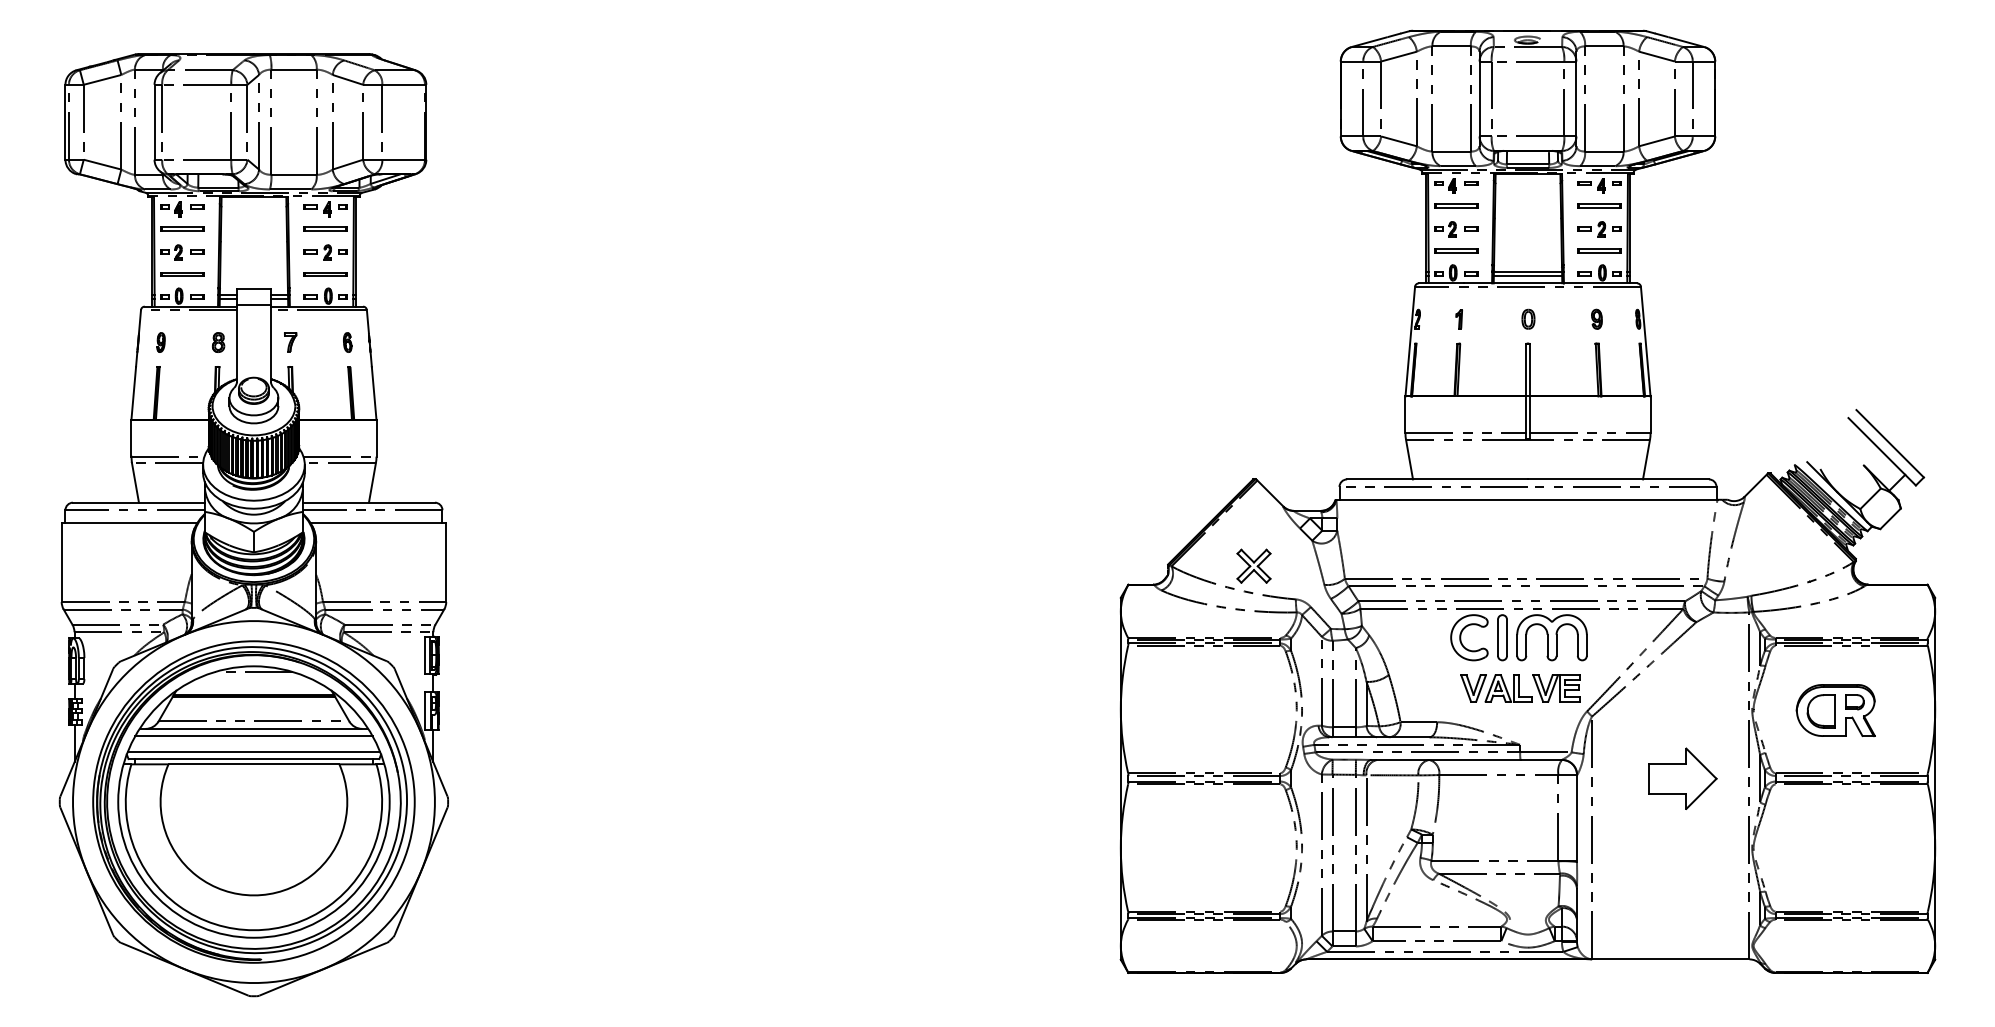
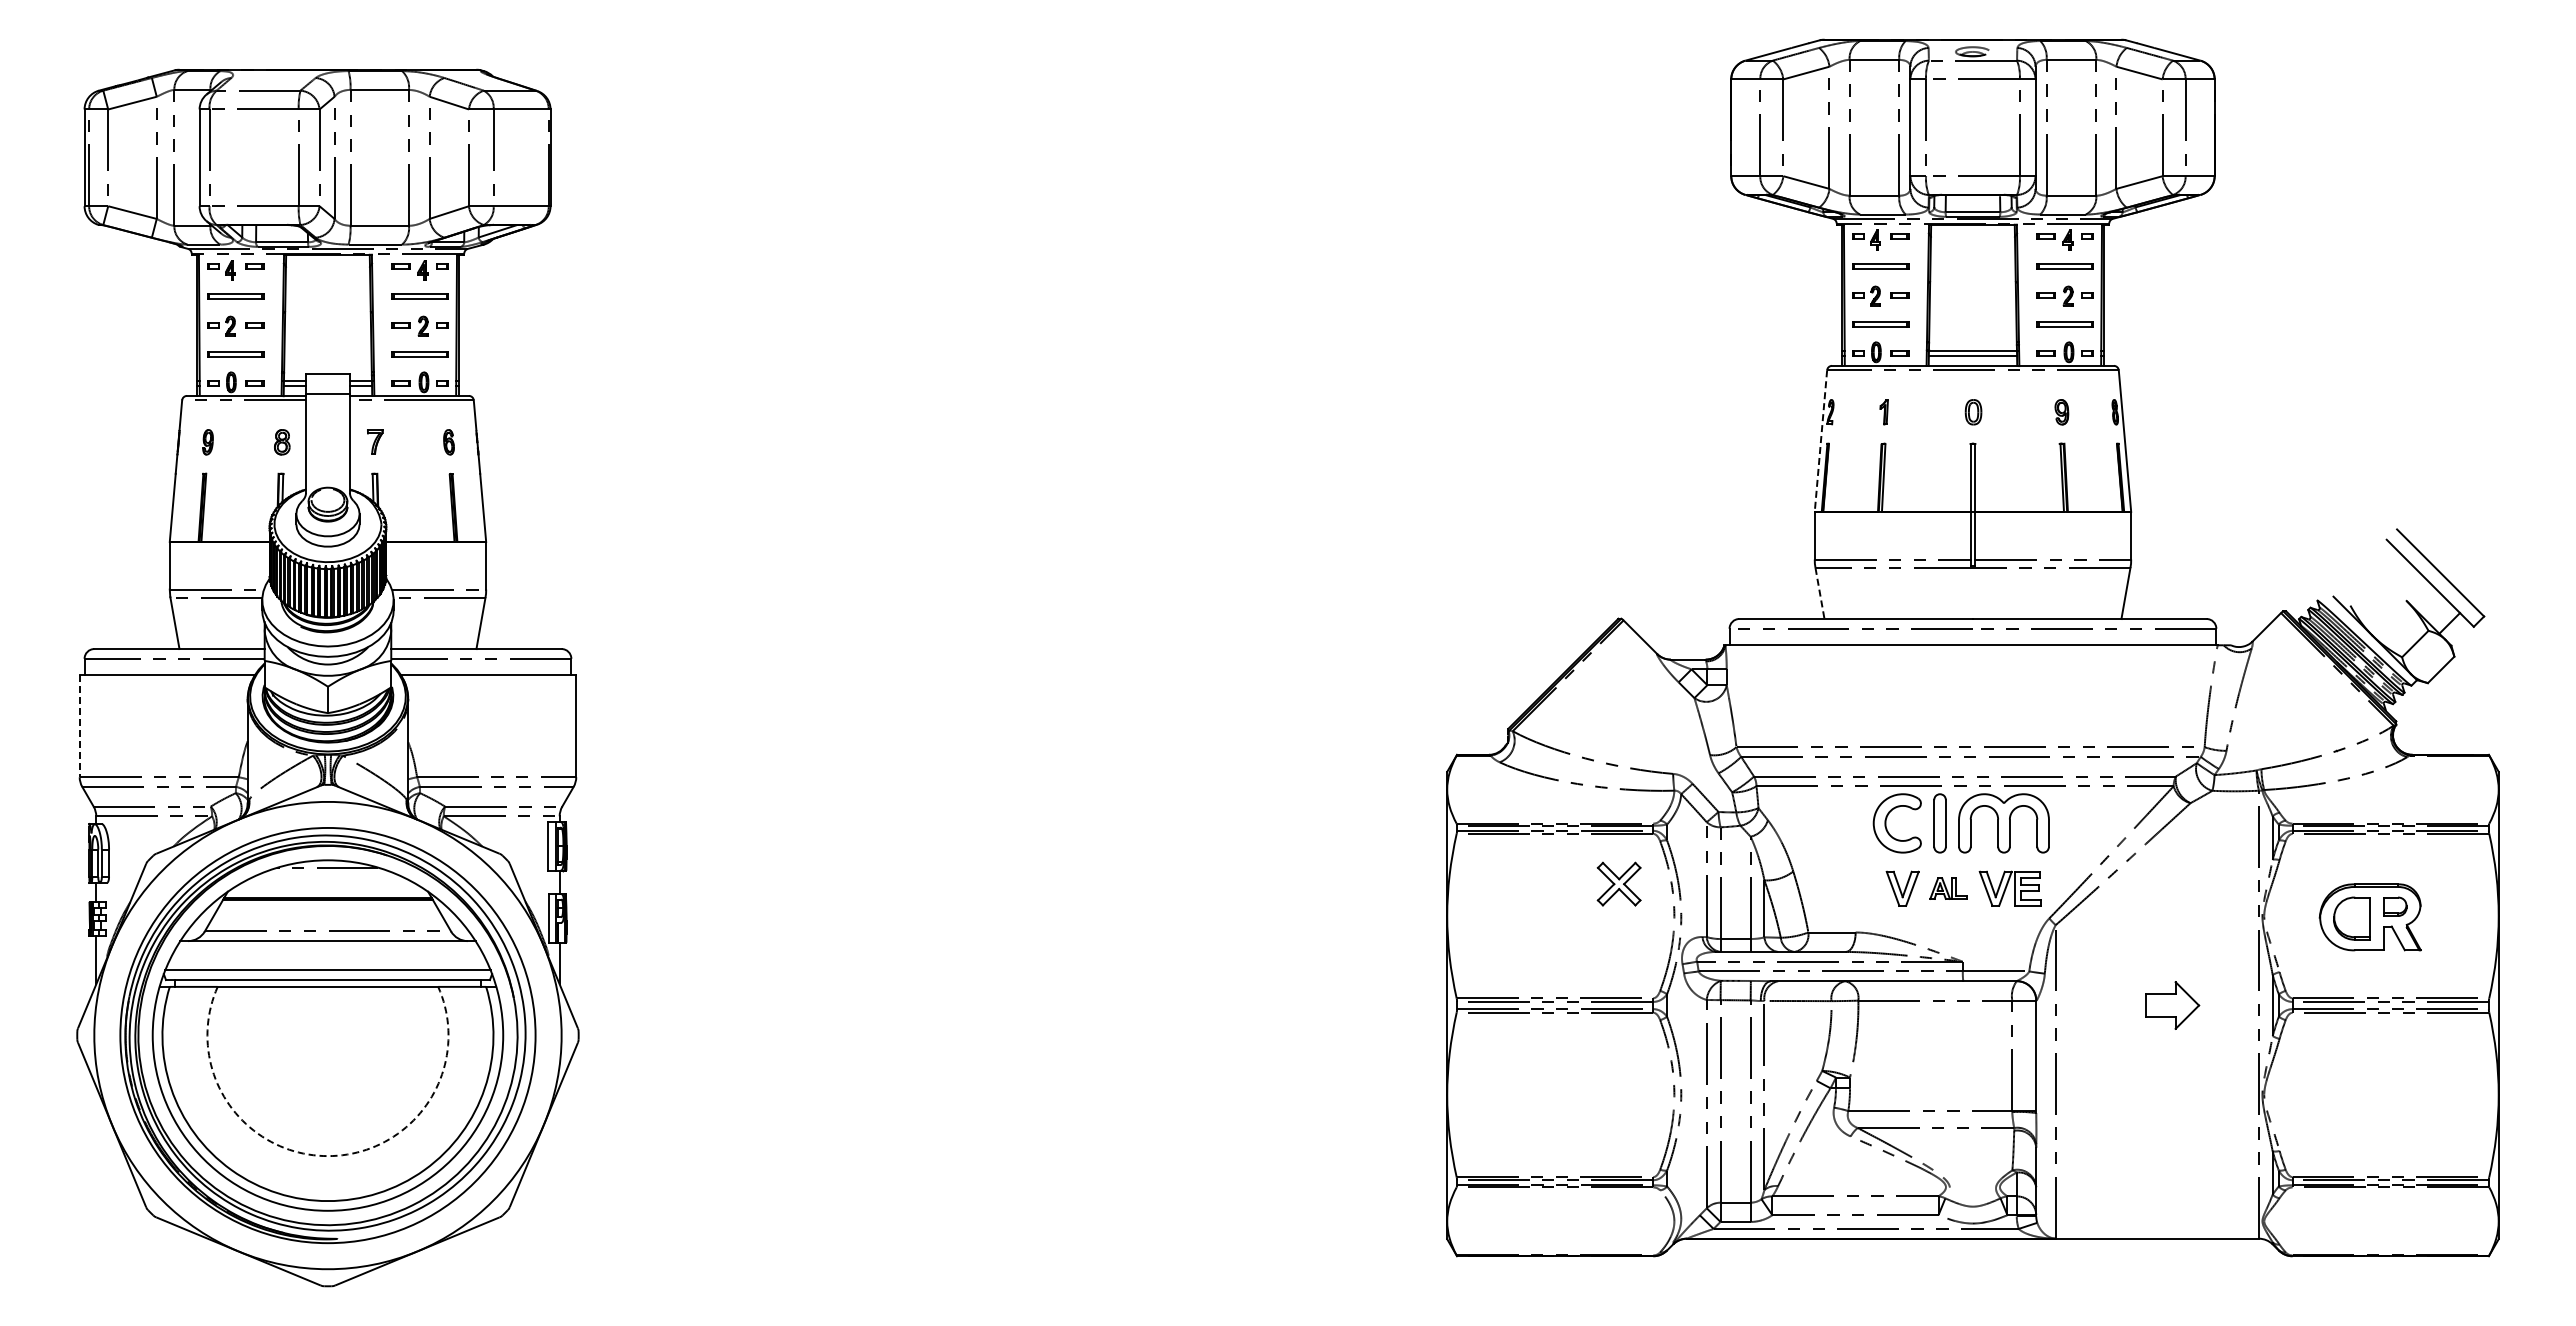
line: (1409, 341) -> (1820, 441), solid -> dashed
line: (1409, 459) -> (1820, 593), solid -> dashed
line: (61, 562) -> (79, 726), solid -> dashed
part: (1253, 565) -> (1618, 883), moved
part: (1509, 688) -> (1948, 888), size x0.6
line: (253, 736) -> (327, 950), removed
part: (1682, 778) -> (2172, 1005), size x0.6
arc: (253, 895) -> (327, 1156), solid -> dashed

